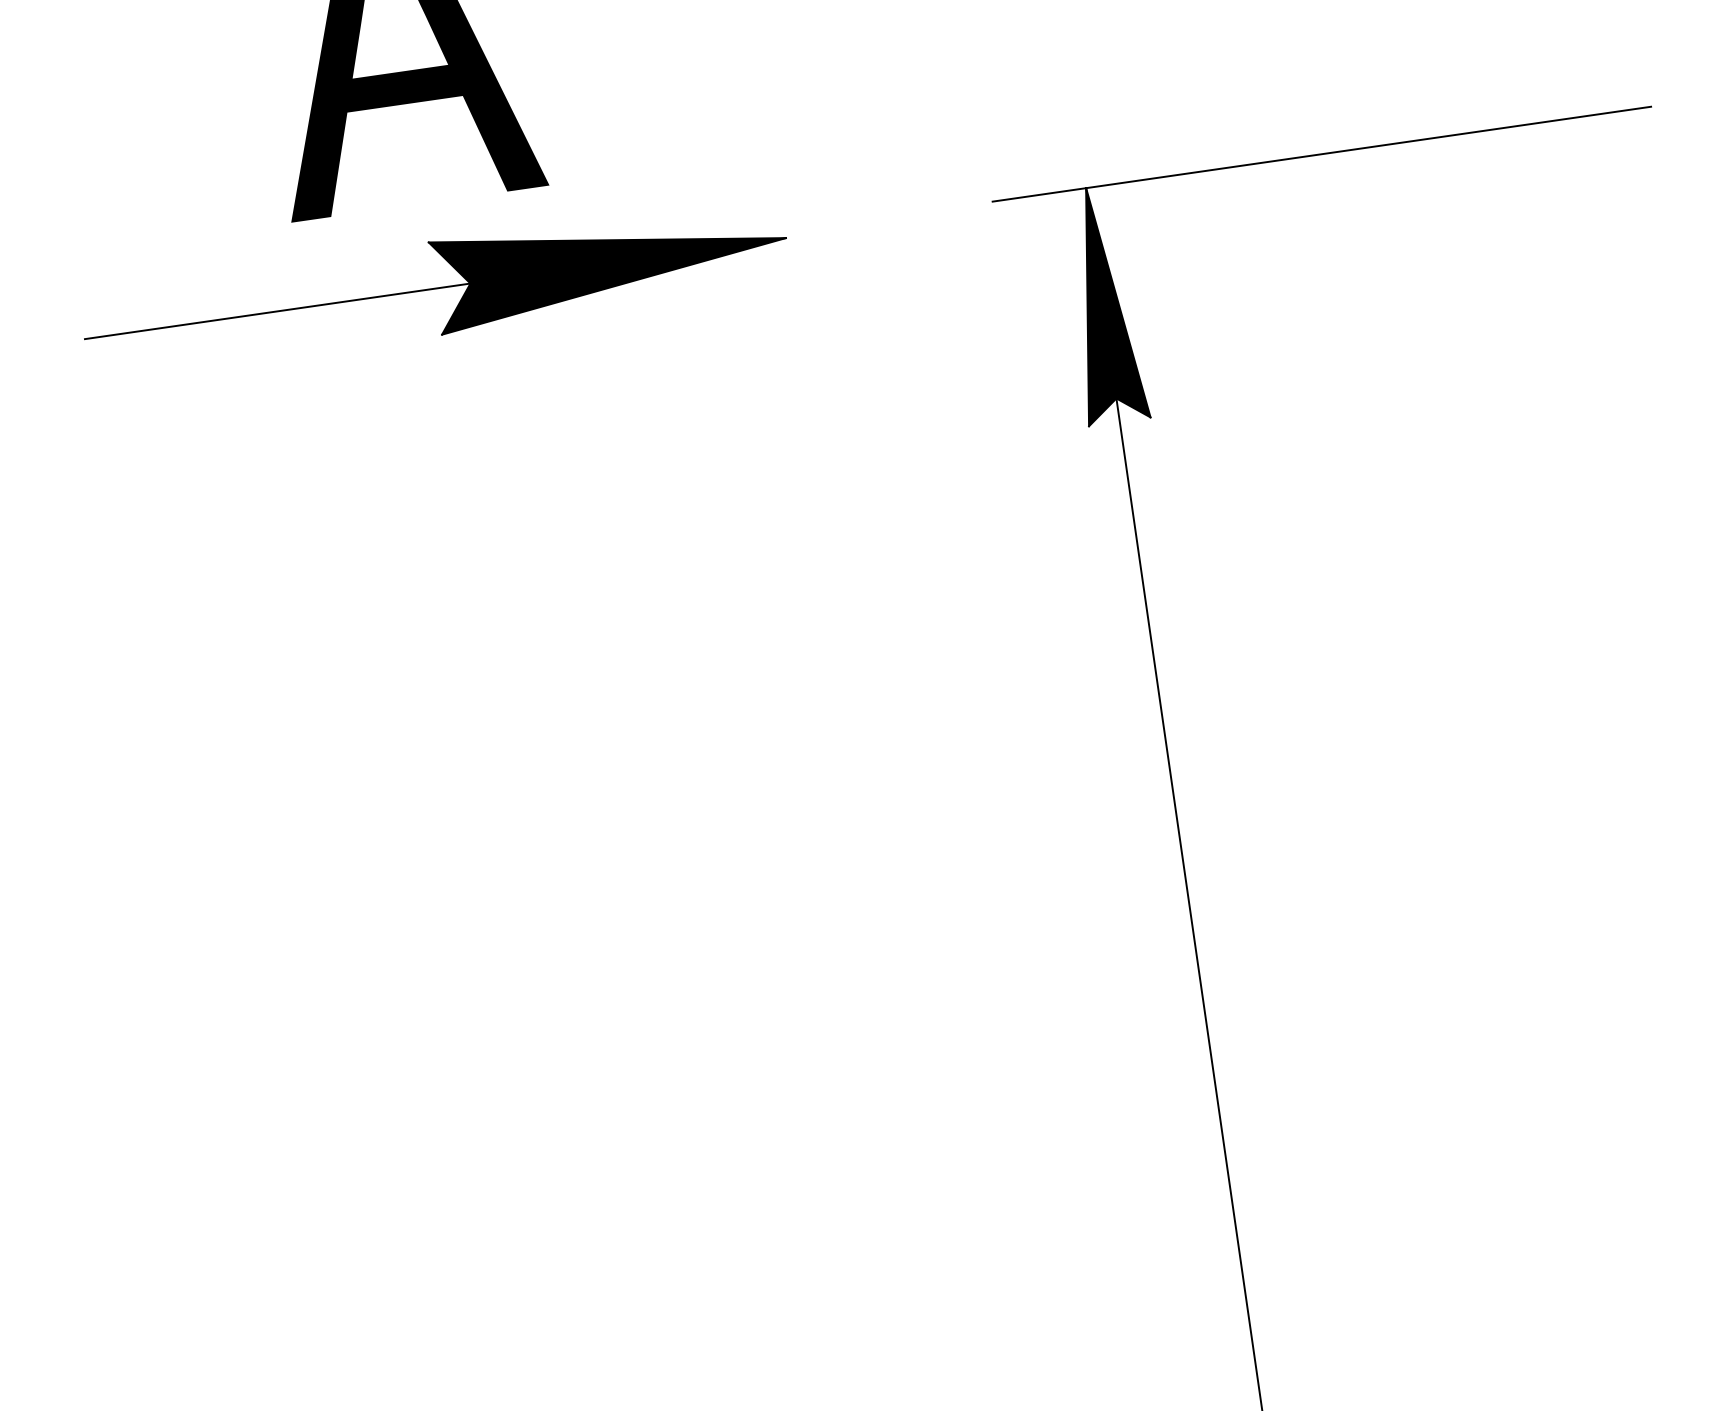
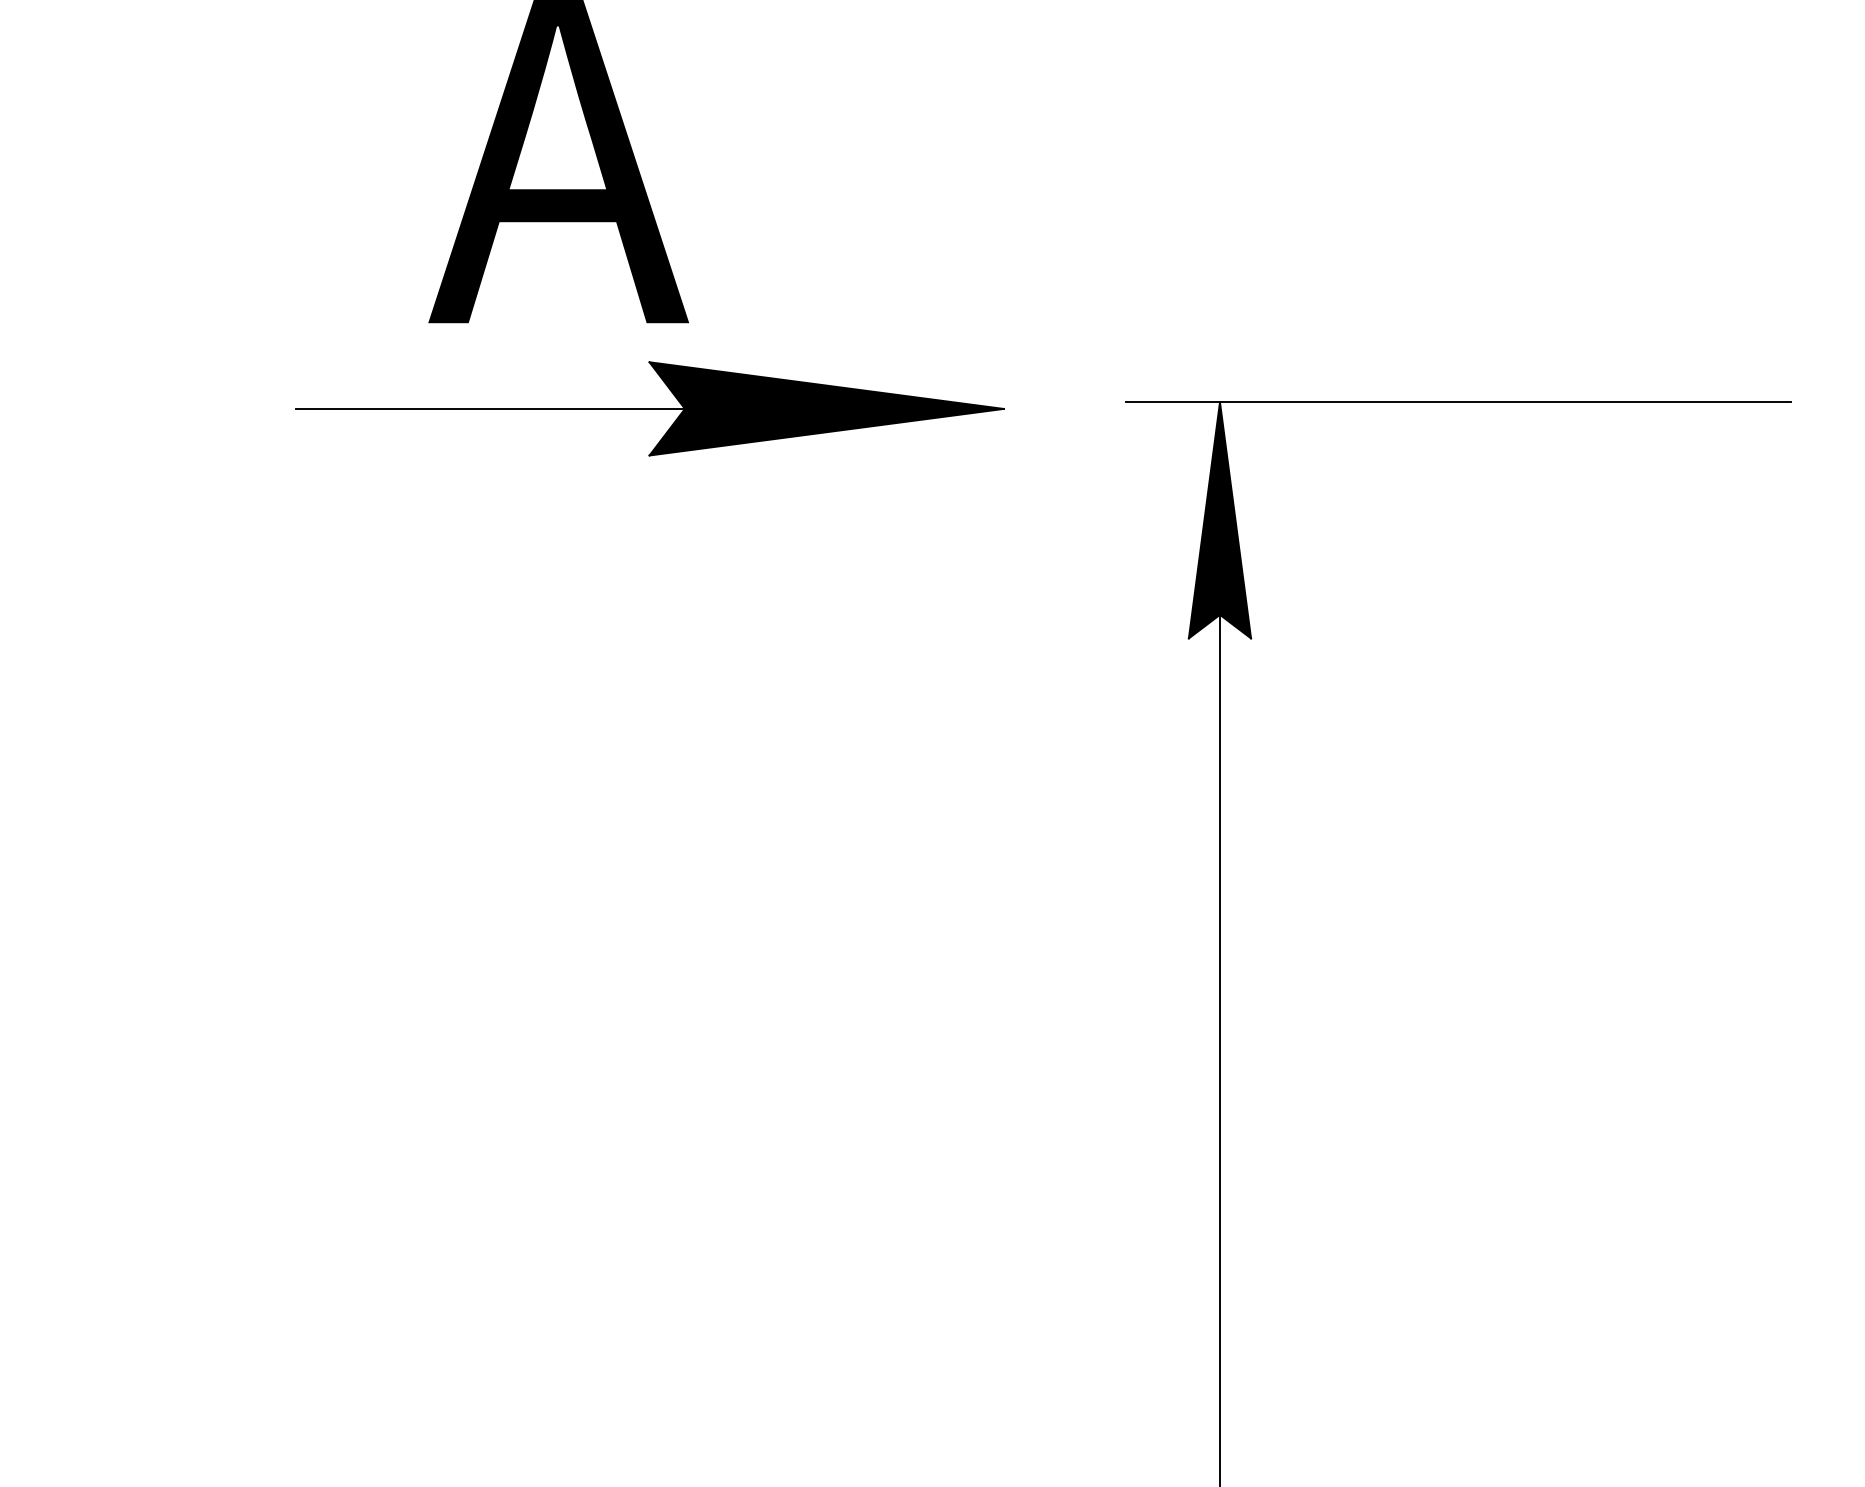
part: (435, 288) -> (649, 408), moved

